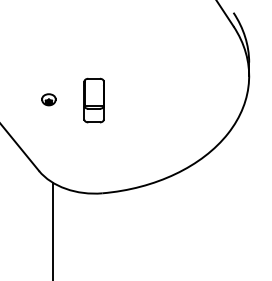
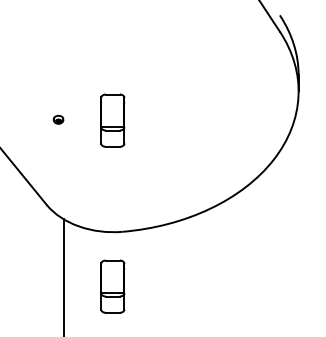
part: (48, 99) -> (58, 119), size x0.6
part: (93, 238) -> (112, 286), added

